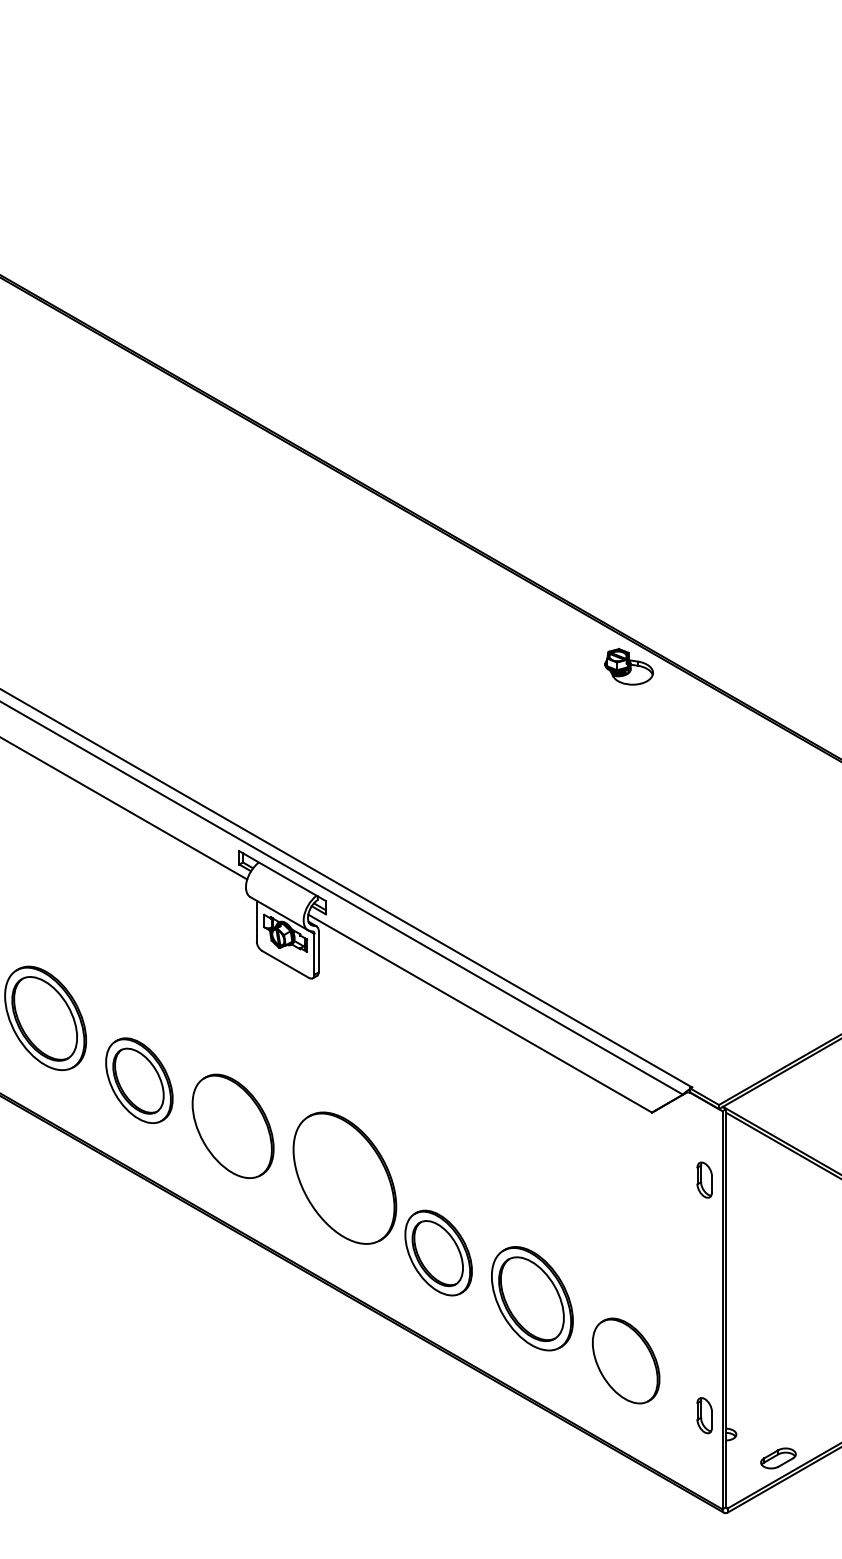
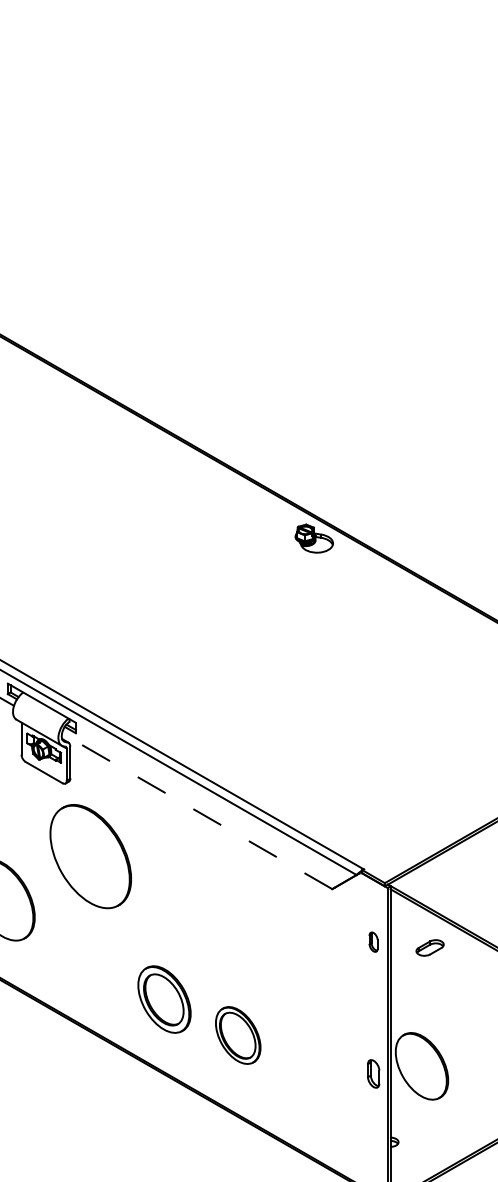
line: (479, 1013) -> (196, 811), solid -> dashed
part: (344, 1177) -> (90, 856), moved
part: (704, 1179) -> (373, 941), size x0.7
part: (532, 1298) -> (238, 1035), size x0.7
part: (626, 1360) -> (422, 1065), moved
part: (704, 1415) -> (373, 1073), moved
part: (778, 1458) -> (430, 948), moved

